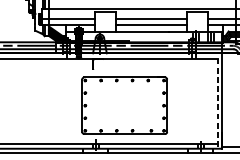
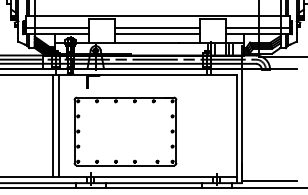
line: (64, 100) -> (53, 125), added
line: (69, 100) -> (59, 125), added
line: (217, 104) -> (236, 129), dashed -> solid

